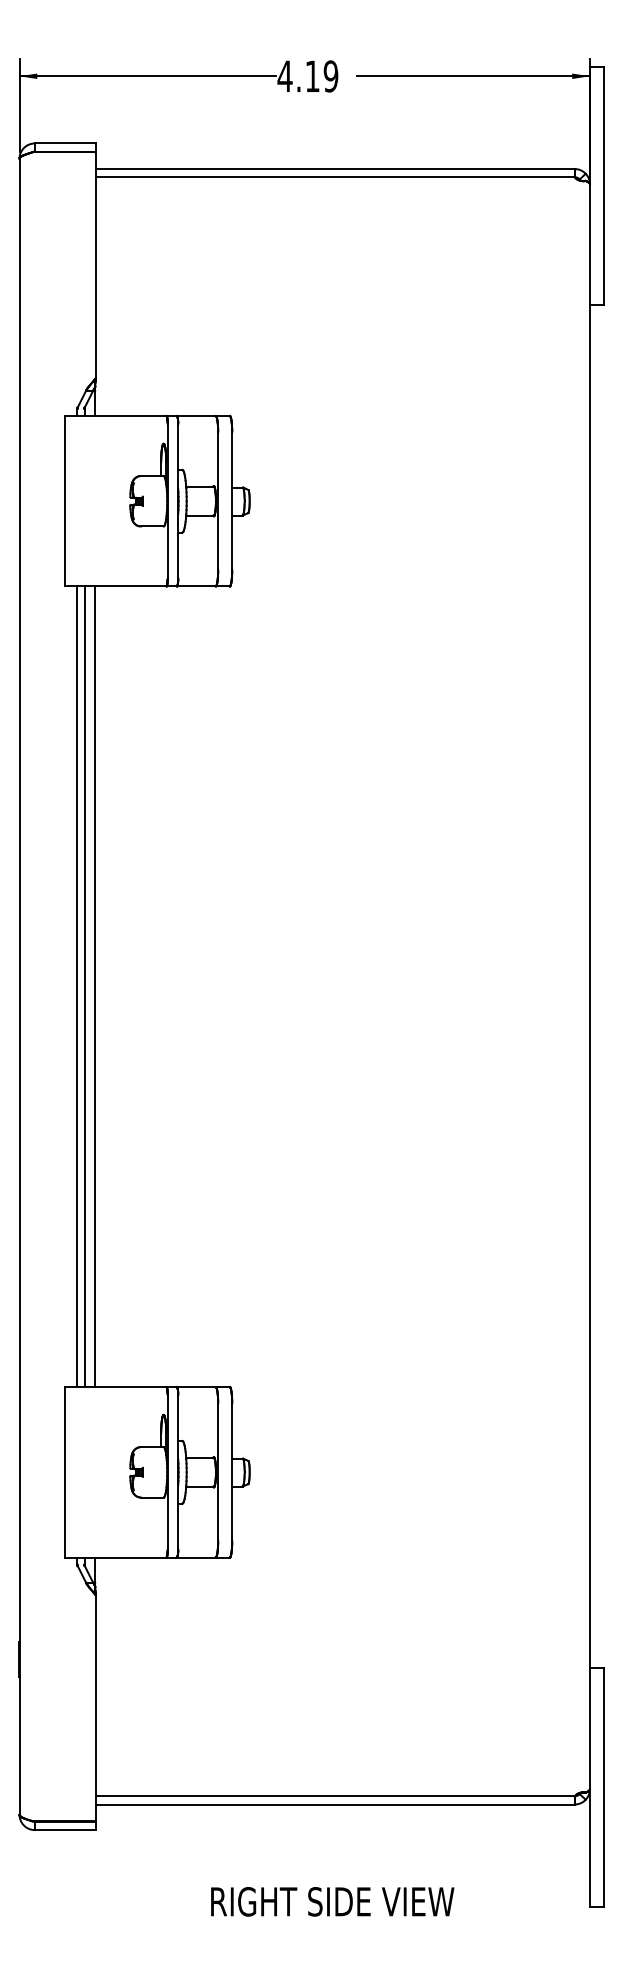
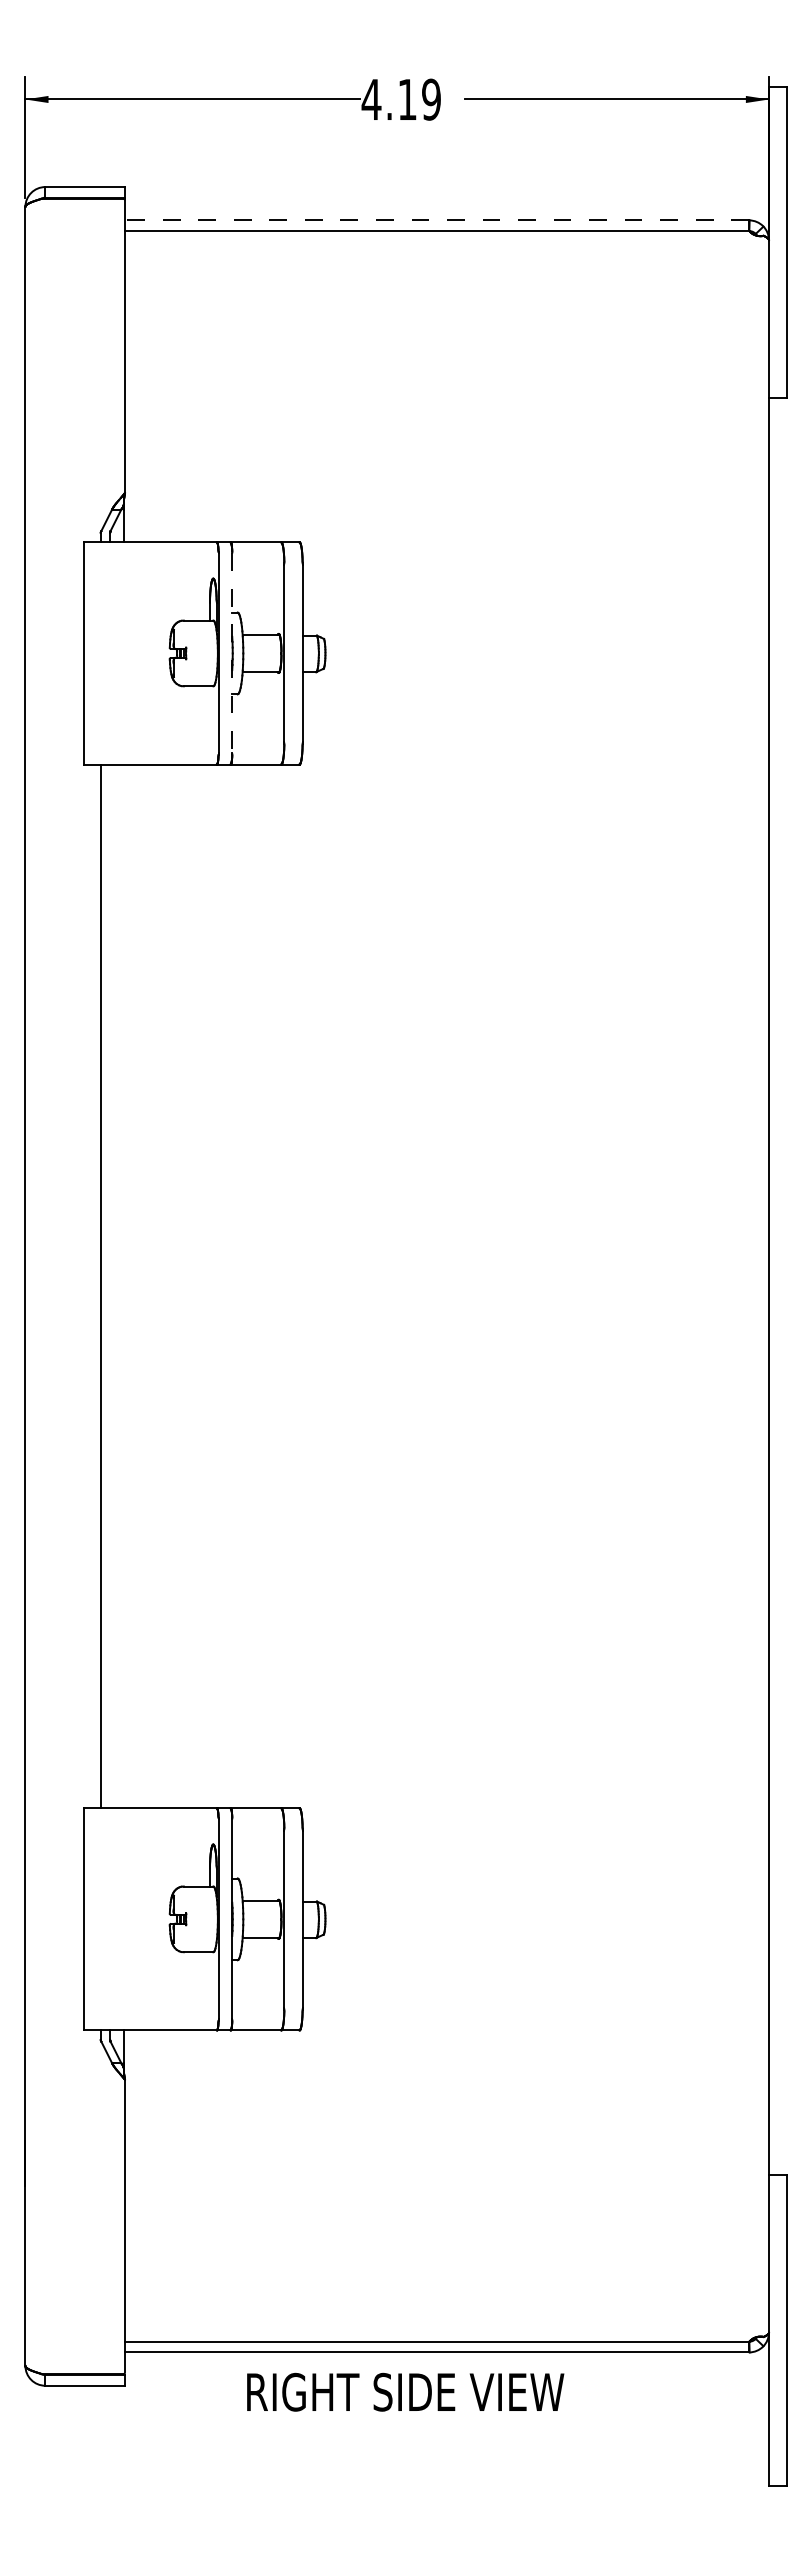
line: (334, 169) -> (436, 220), solid -> dashed
line: (178, 501) -> (232, 653), solid -> dashed
line: (84, 986) -> (110, 1286), removed
line: (94, 986) -> (123, 1286), removed
text: (332, 1901) -> (405, 2391), moved

